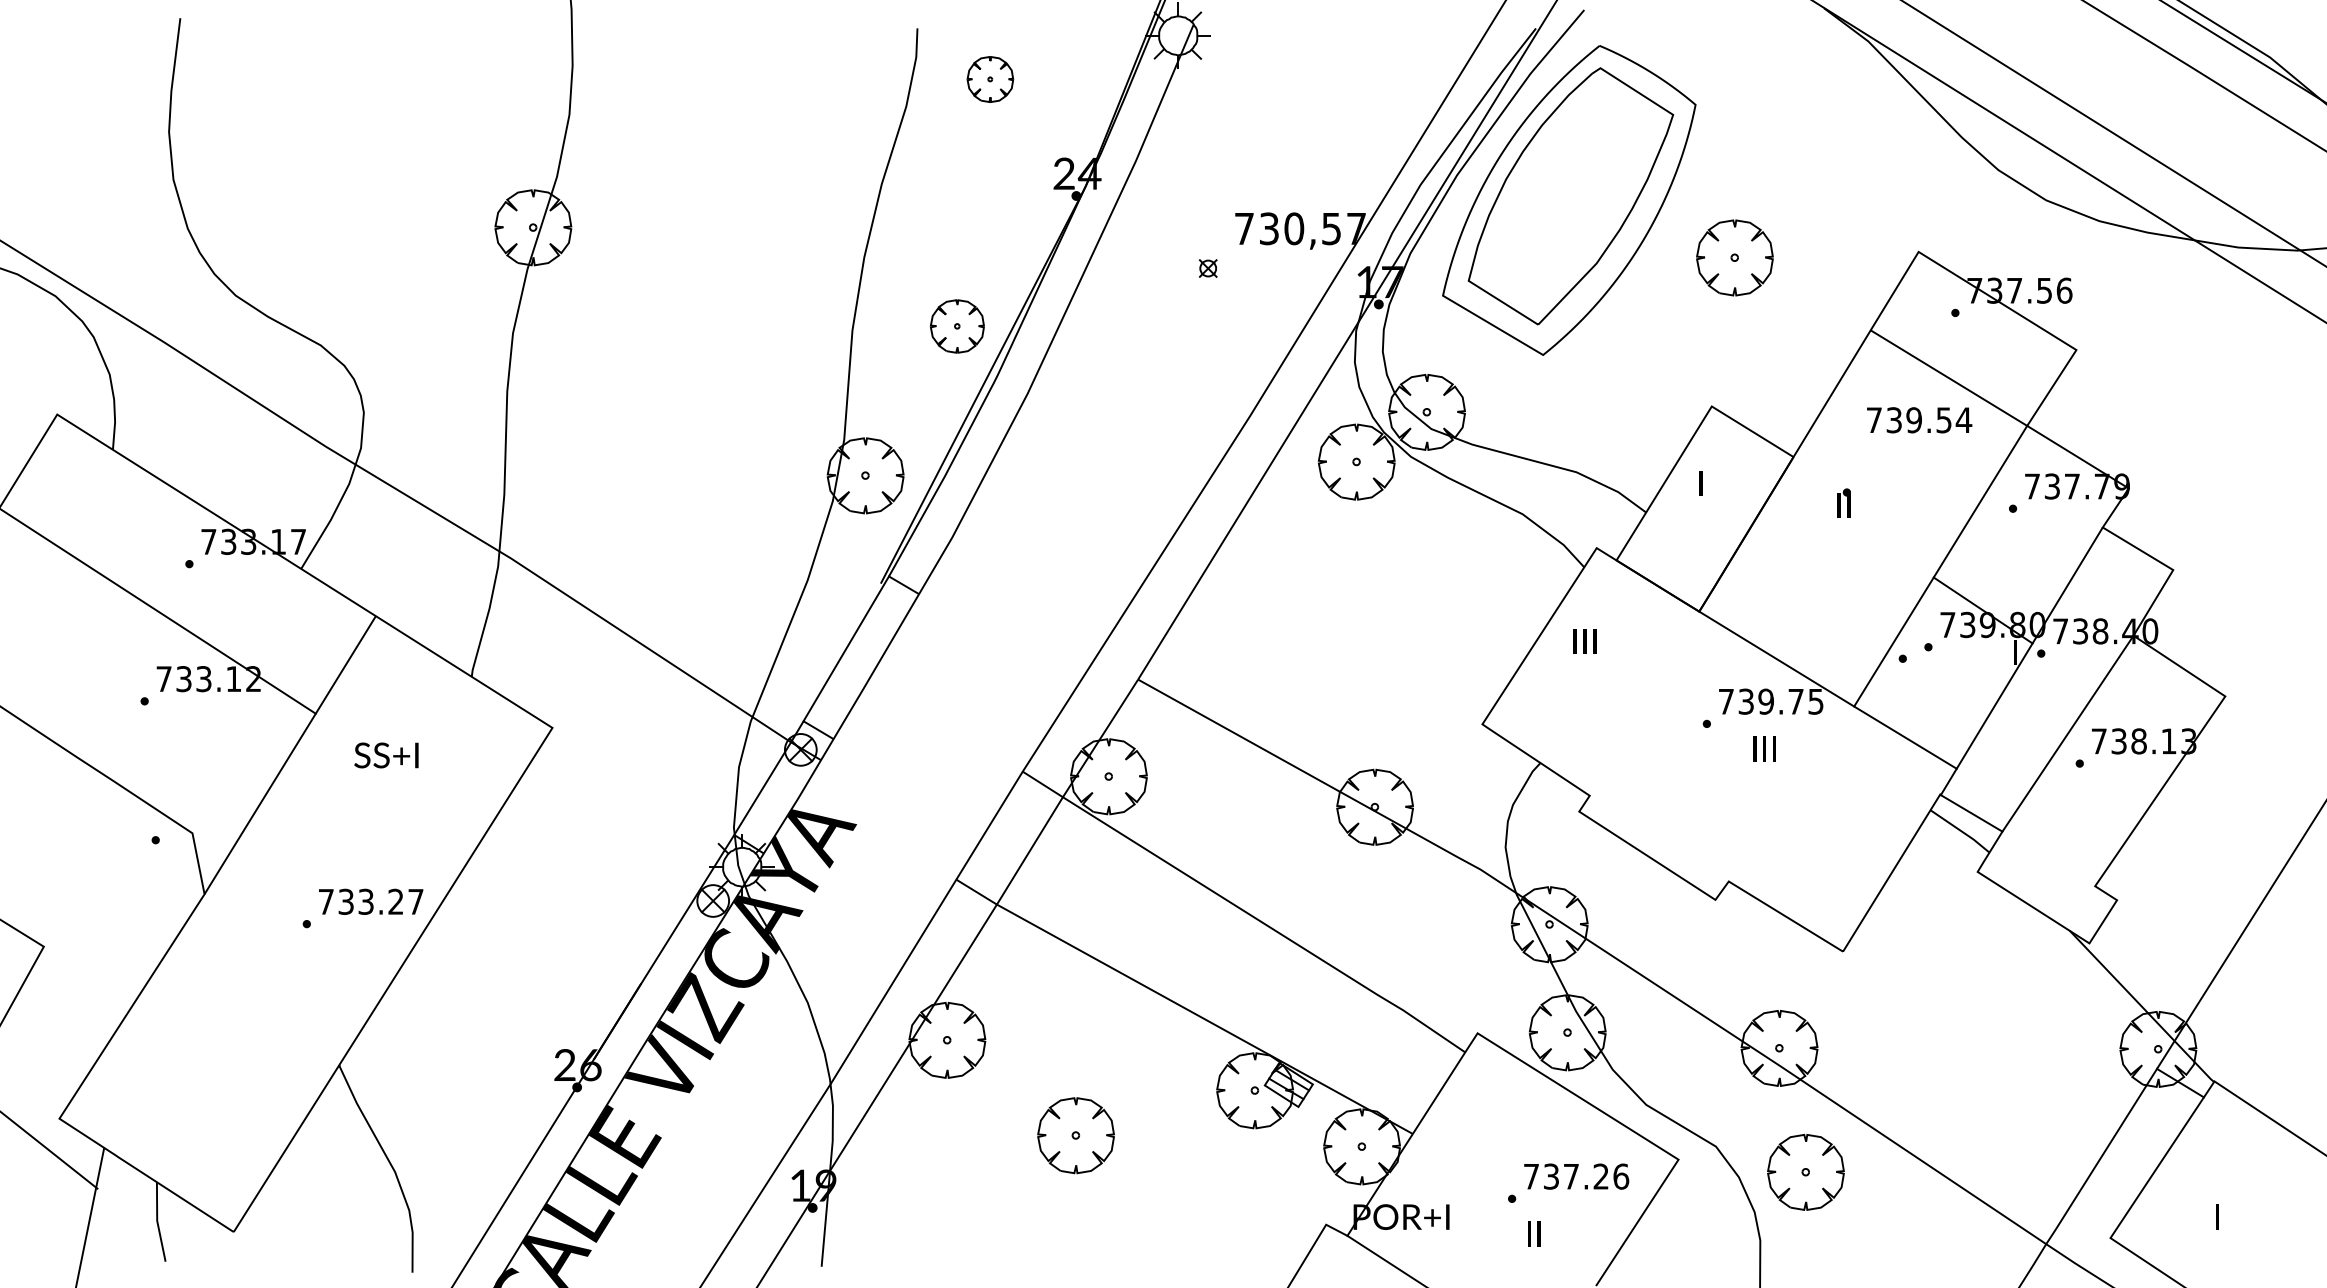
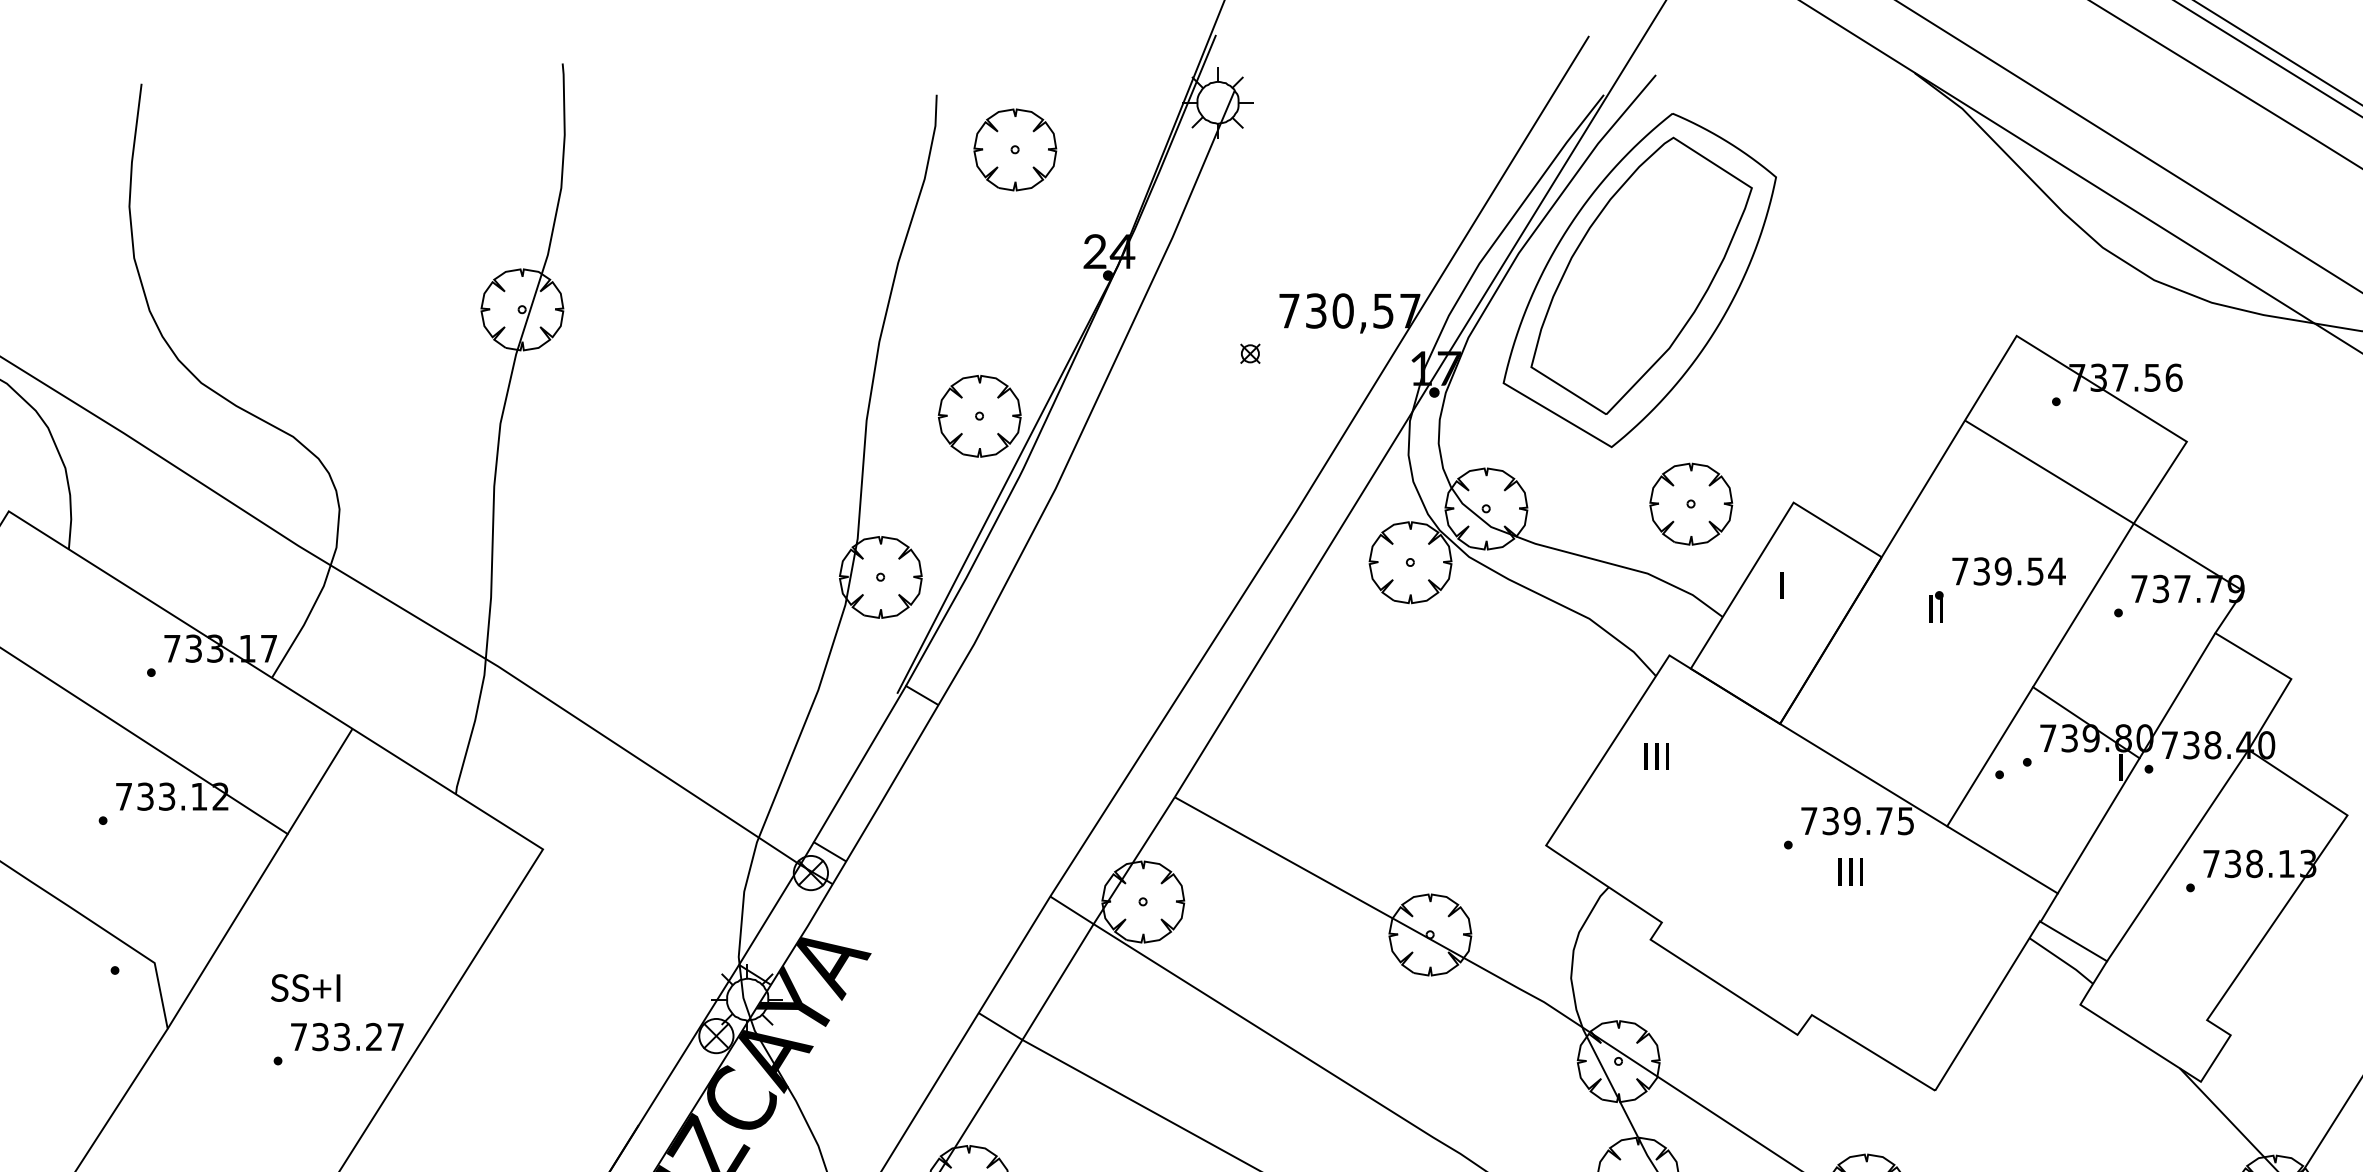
part: (990, 79) -> (1015, 149), size x1.67
part: (1734, 257) -> (1690, 503), moved
part: (957, 326) -> (979, 416), size x1.43
text: (1919, 420) -> (2008, 571), moved
text: (386, 755) -> (305, 988), moved

